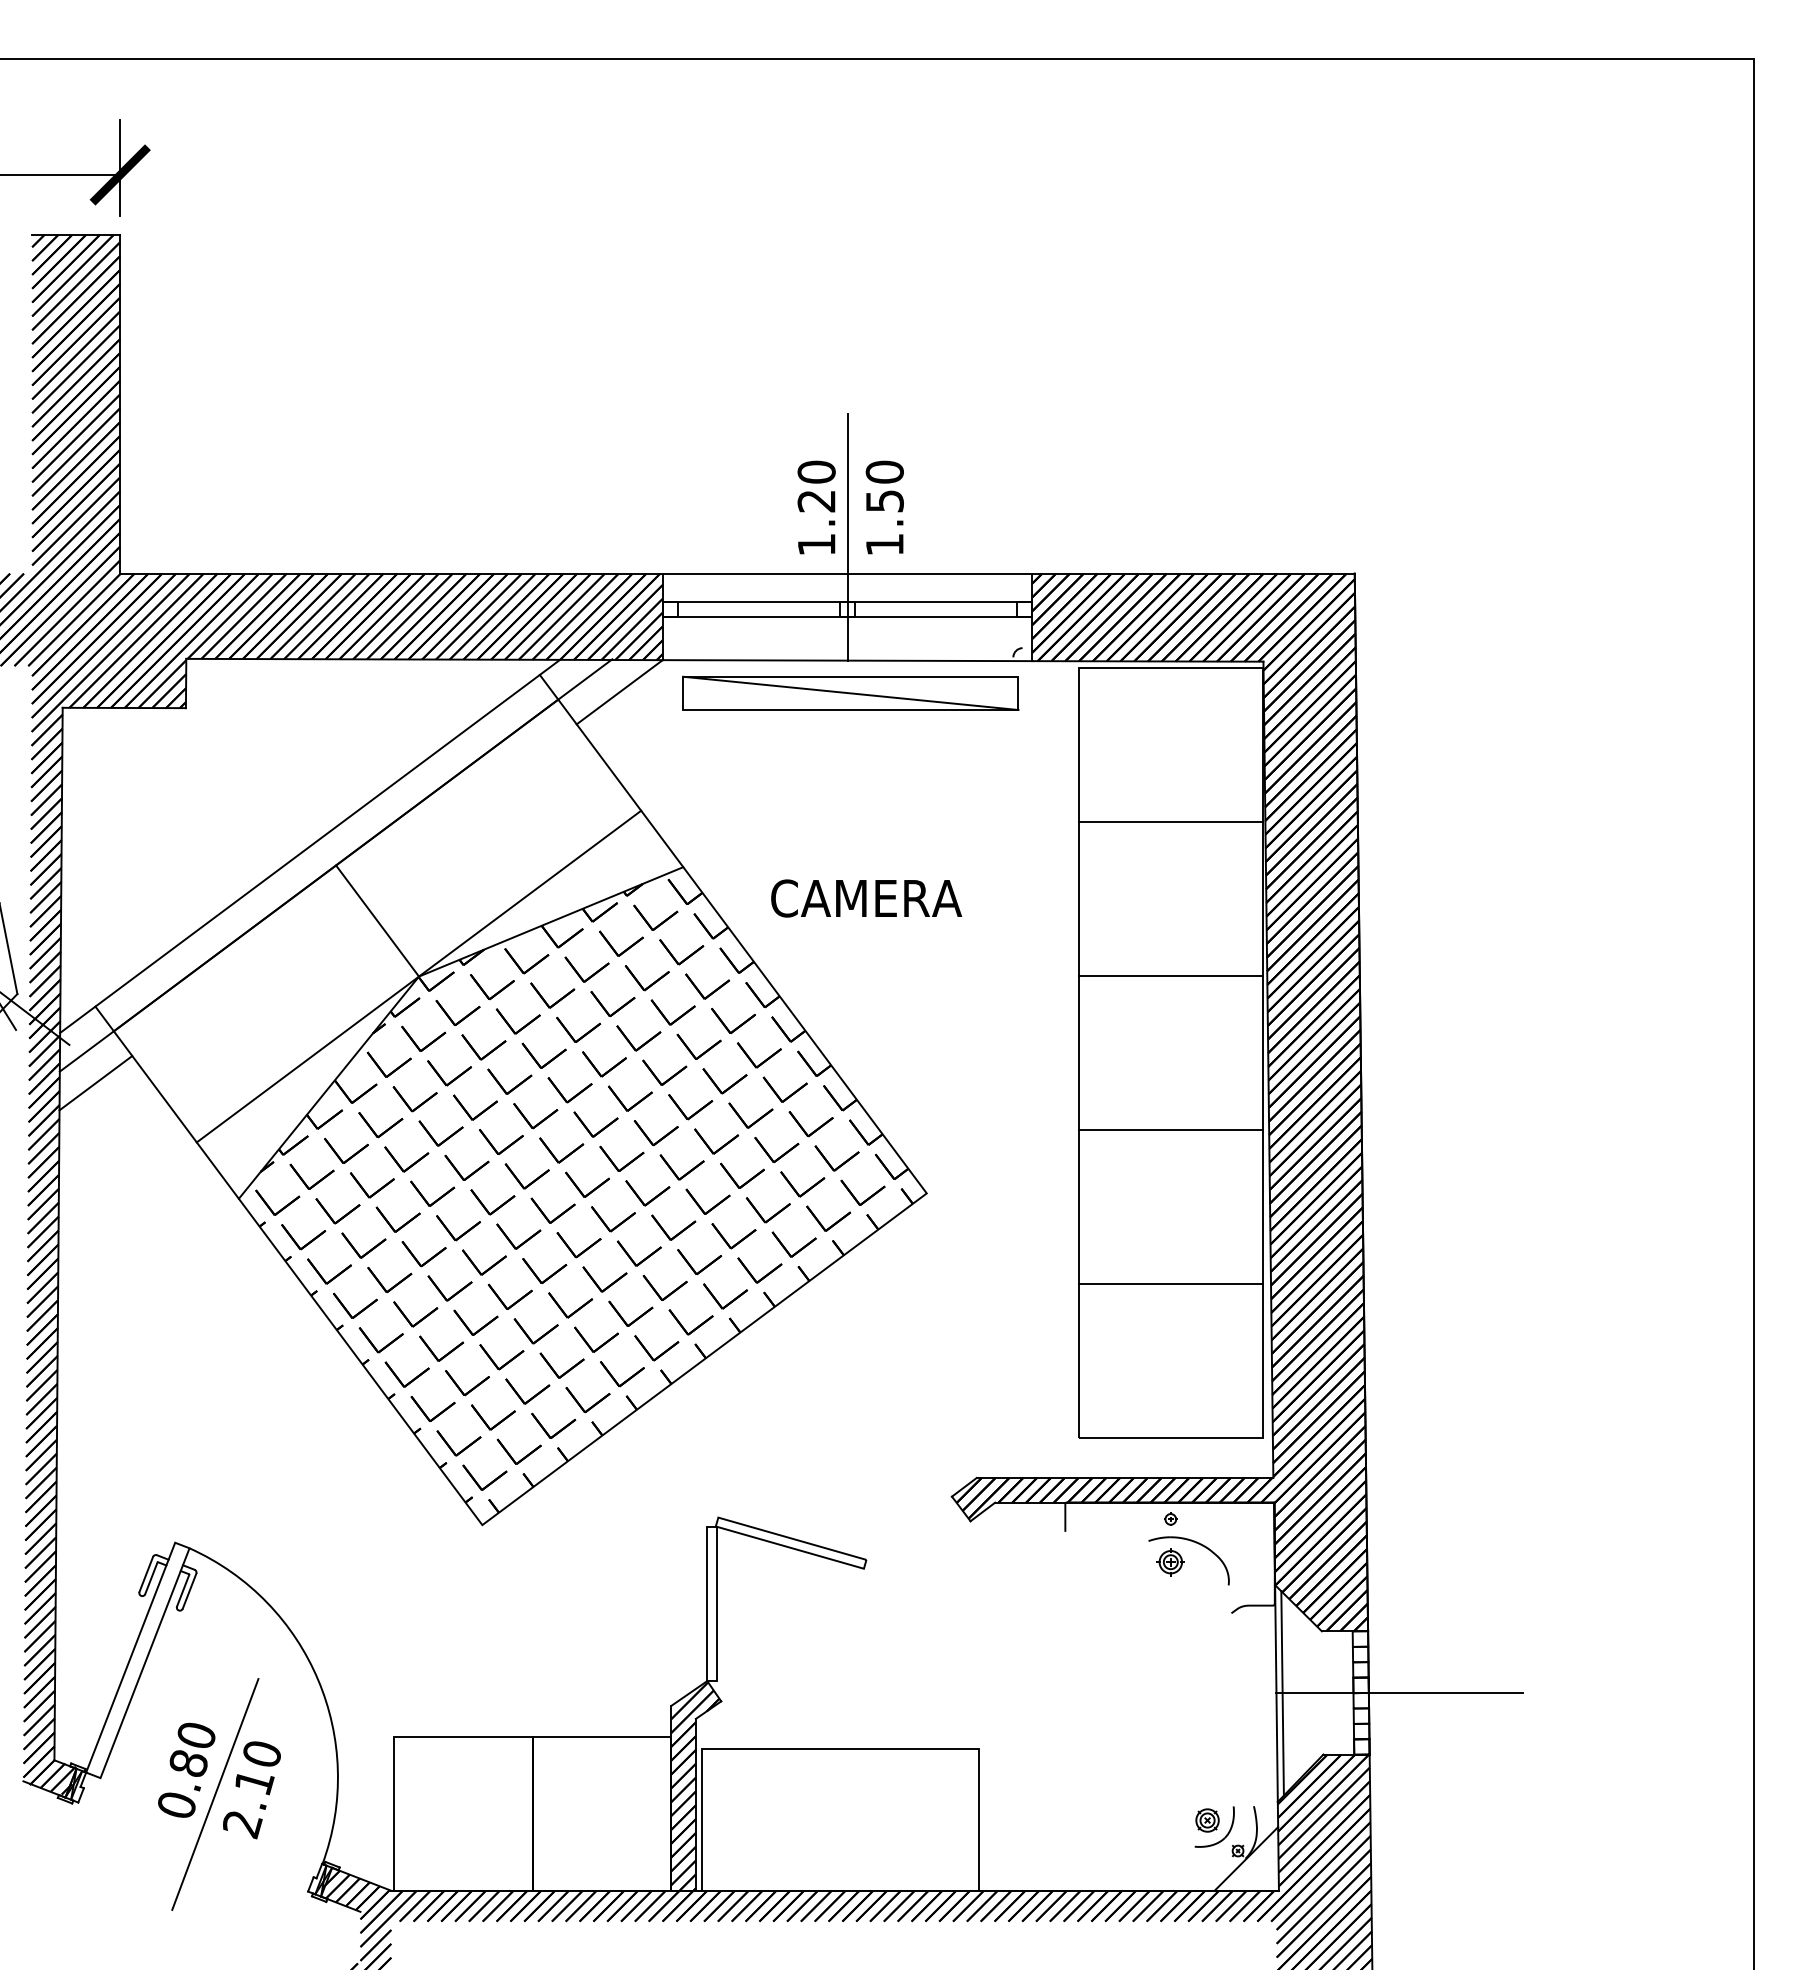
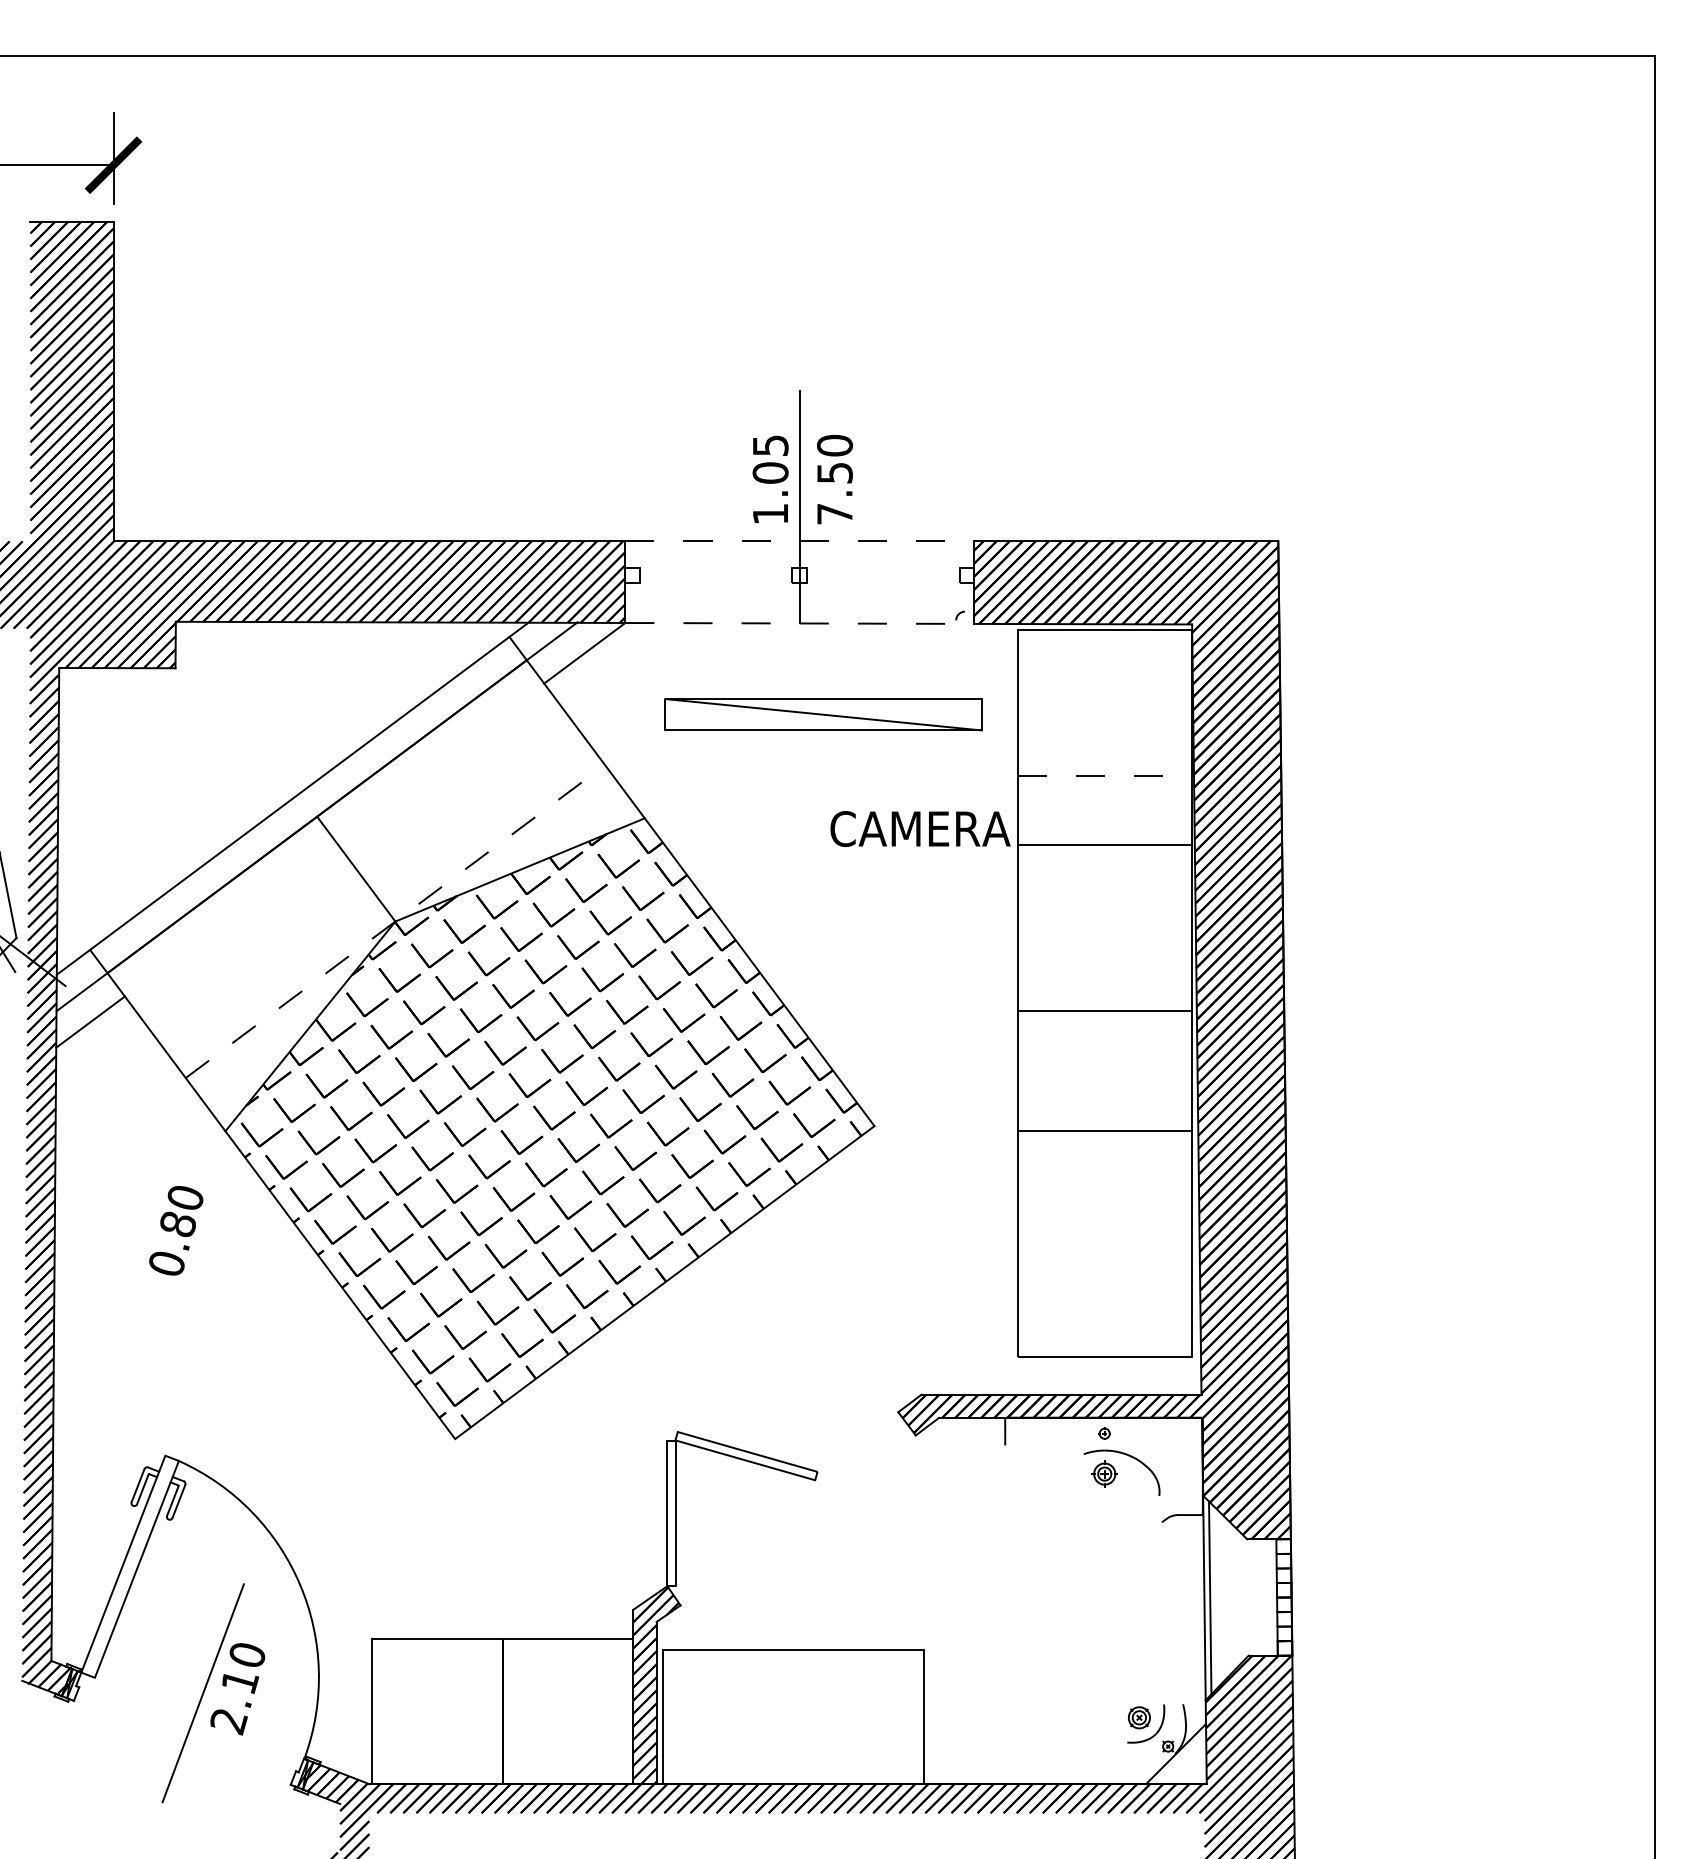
text: (816, 486) -> (770, 459), 1.20 -> 1.05
text: (884, 544) -> (834, 513), 1.50 -> 7.50
line: (847, 573) -> (799, 541), solid -> dashed
line: (847, 601) -> (799, 567), removed
line: (847, 617) -> (799, 582), removed
line: (847, 660) -> (799, 623), solid -> dashed
part: (850, 692) -> (823, 713), moved
line: (1171, 821) -> (1105, 775), solid -> dashed
text: (866, 898) -> (920, 829), moved
line: (1170, 975) -> (1104, 844), moved
line: (419, 976) -> (395, 921), solid -> dashed
line: (1170, 1129) -> (1104, 1010), moved
line: (1170, 1283) -> (1104, 1130), moved
line: (1399, 1692) -> (1320, 1597), removed
text: (186, 1769) -> (176, 1230), moved

